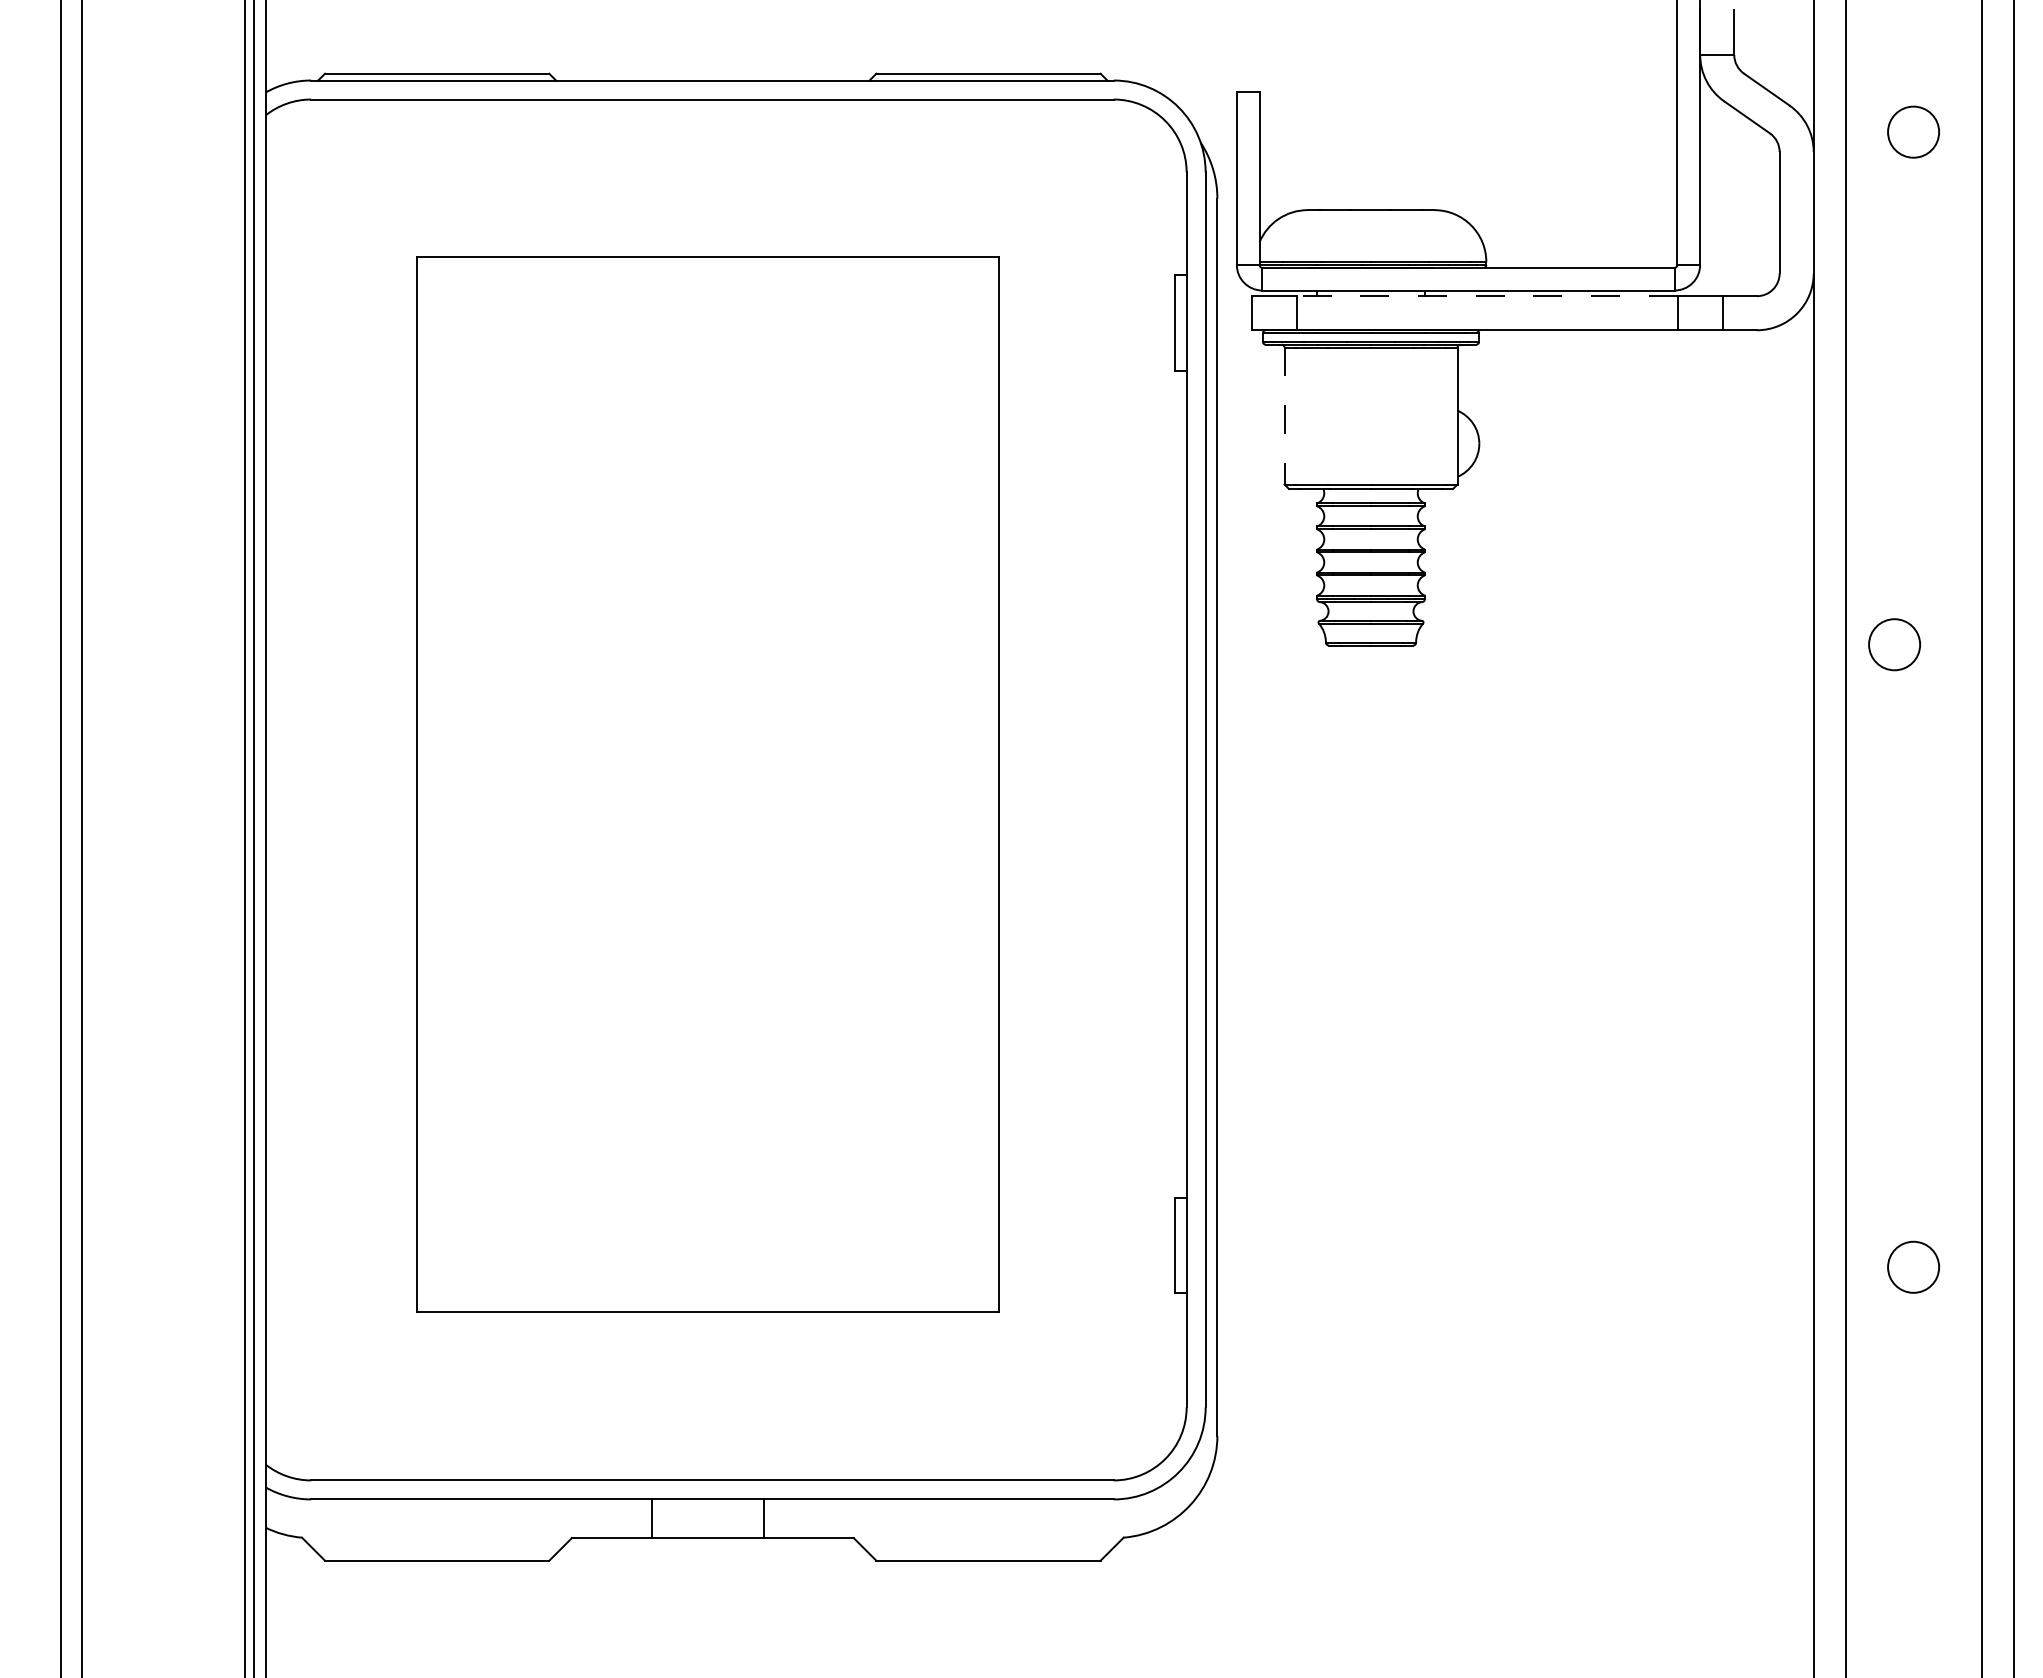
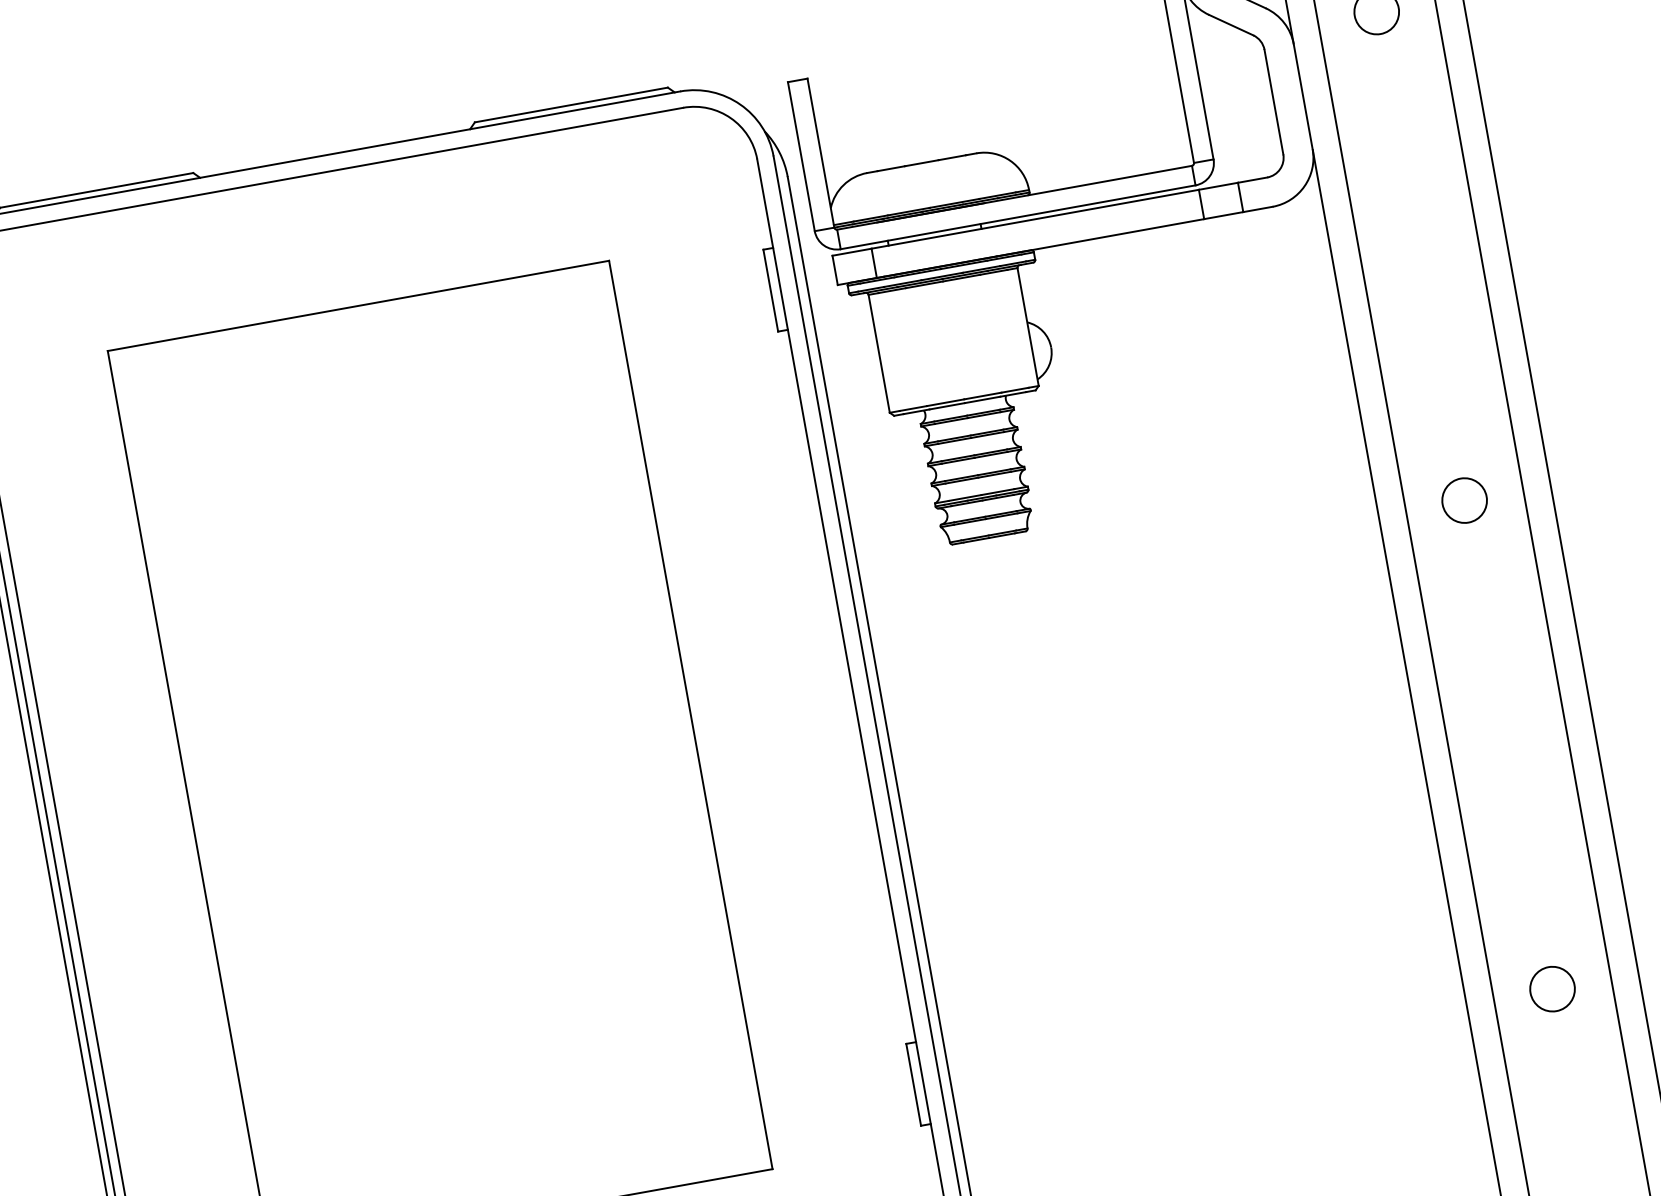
line: (1486, 296) -> (1034, 219), dashed -> solid
line: (1284, 416) -> (879, 354), dashed -> solid
circle: (1894, 644) -> (1464, 500), moved

